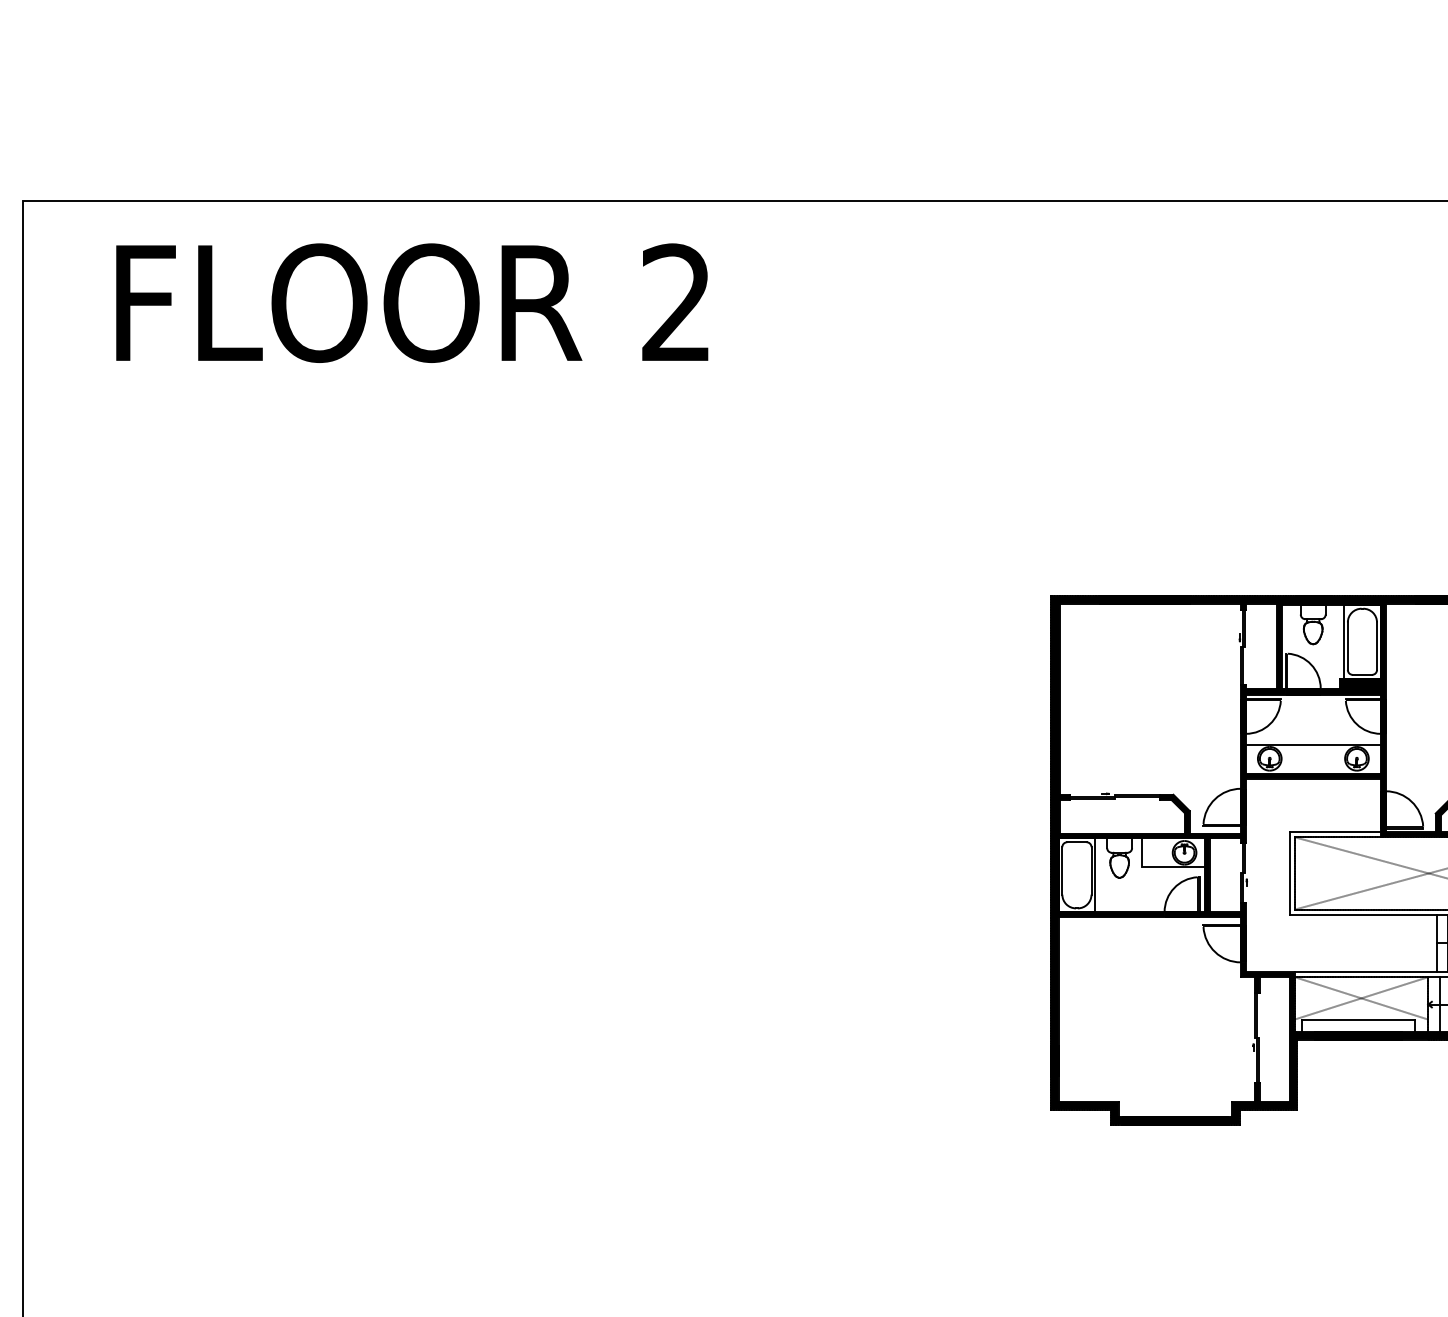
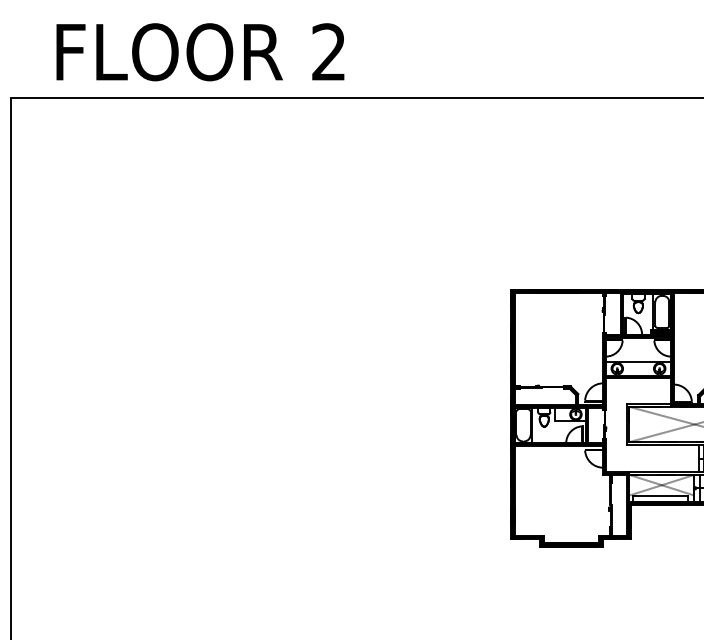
text: (412, 303) -> (200, 52), moved

